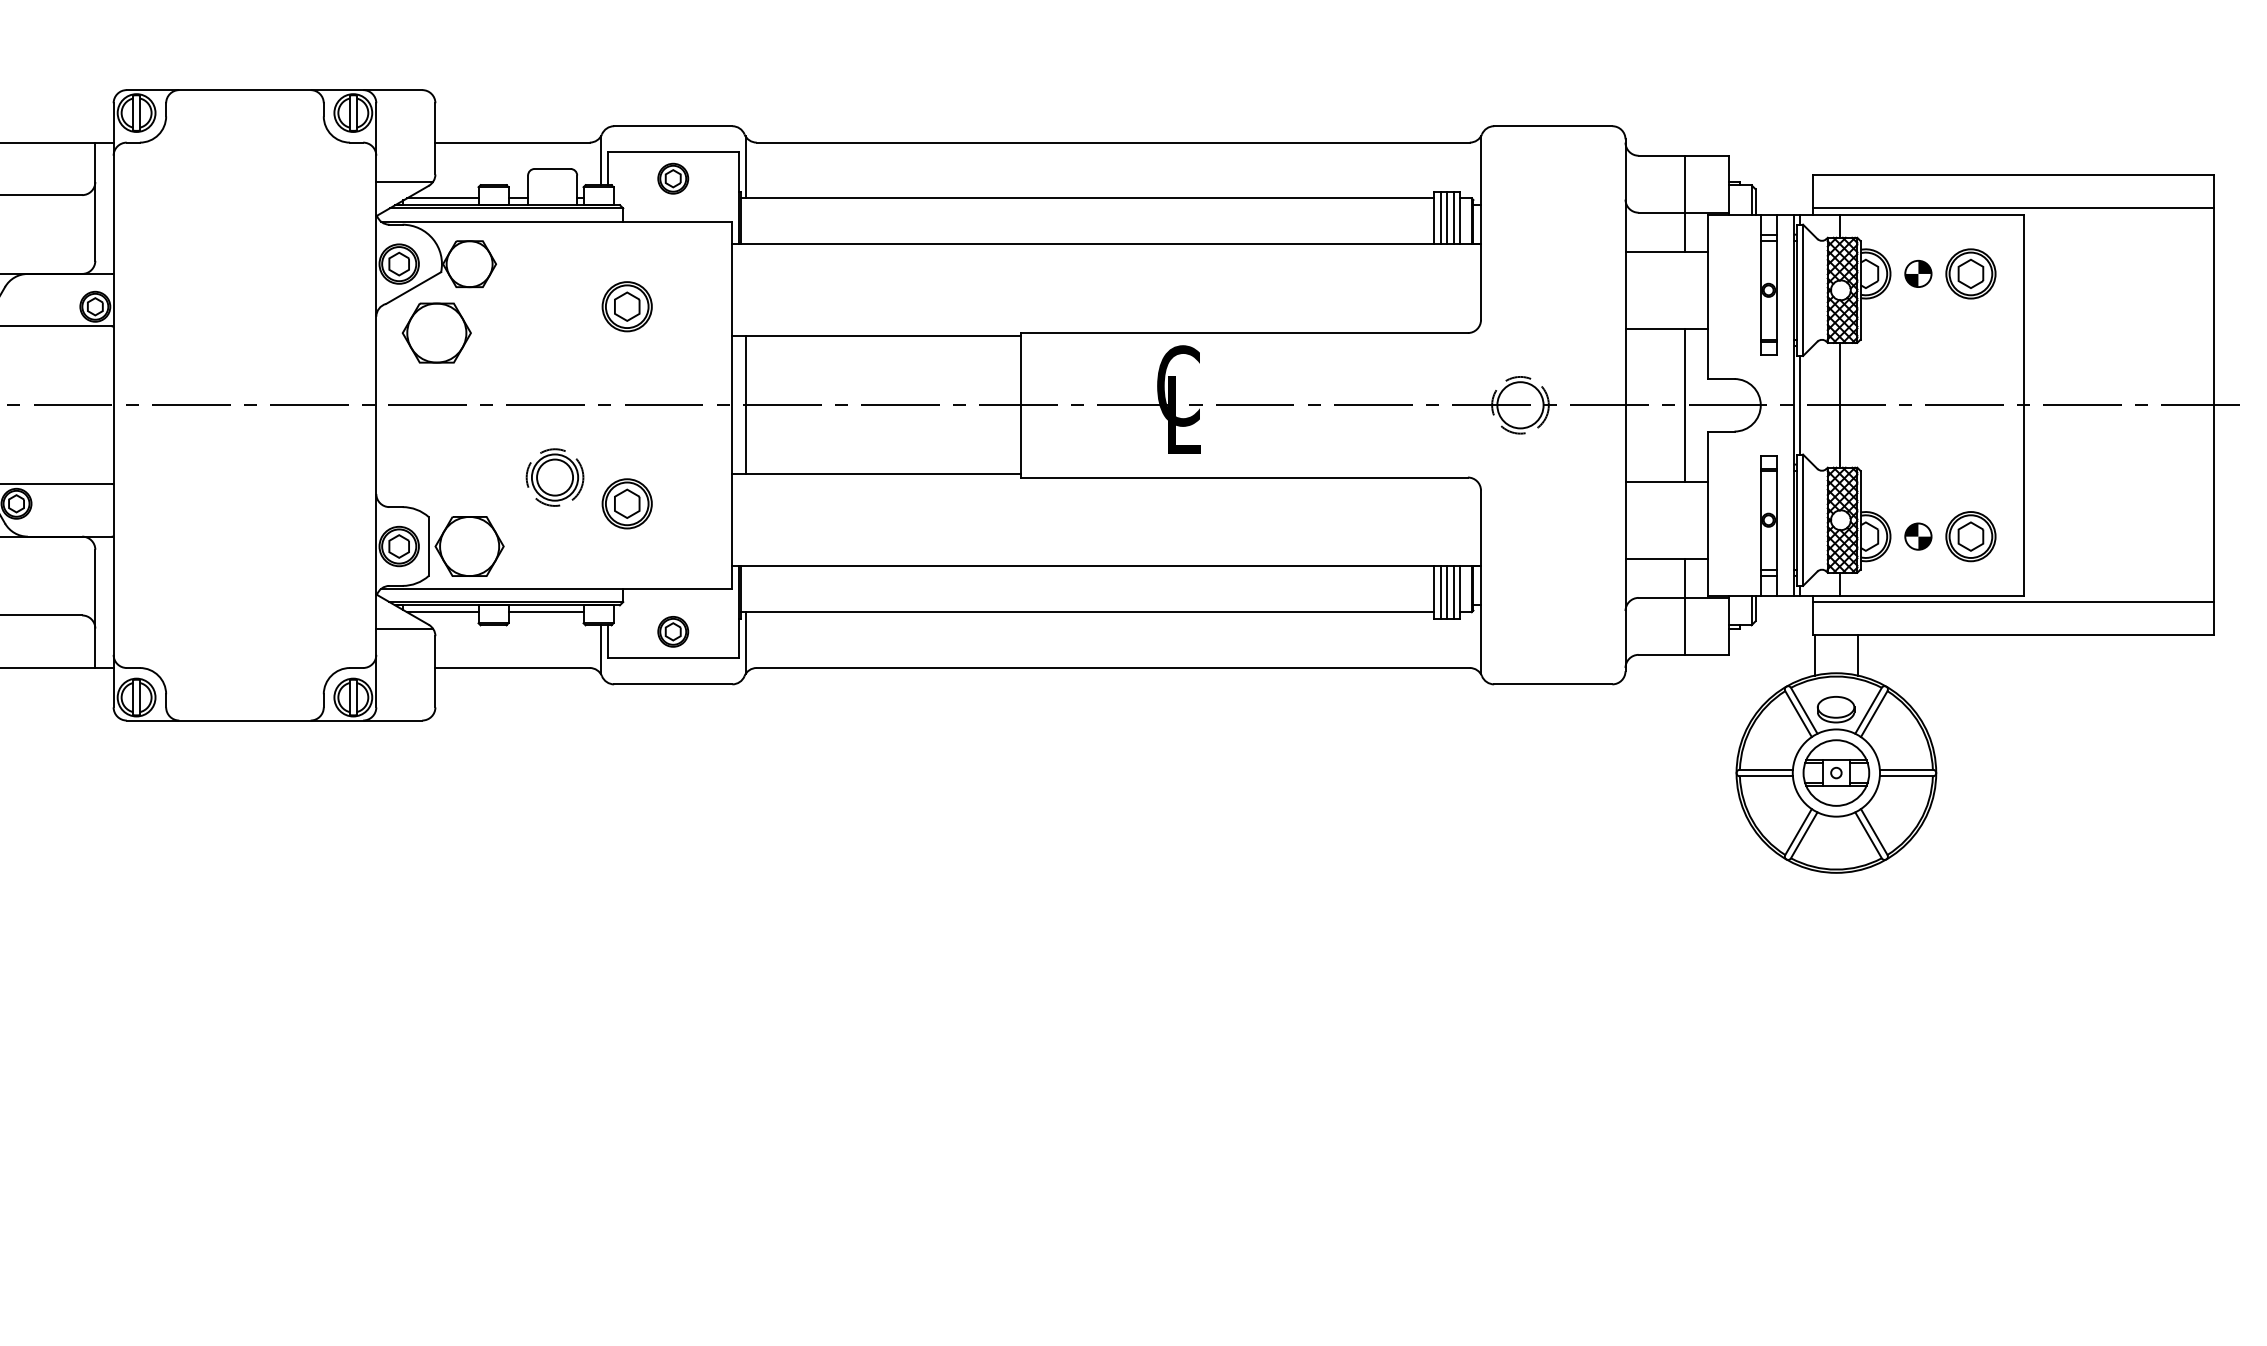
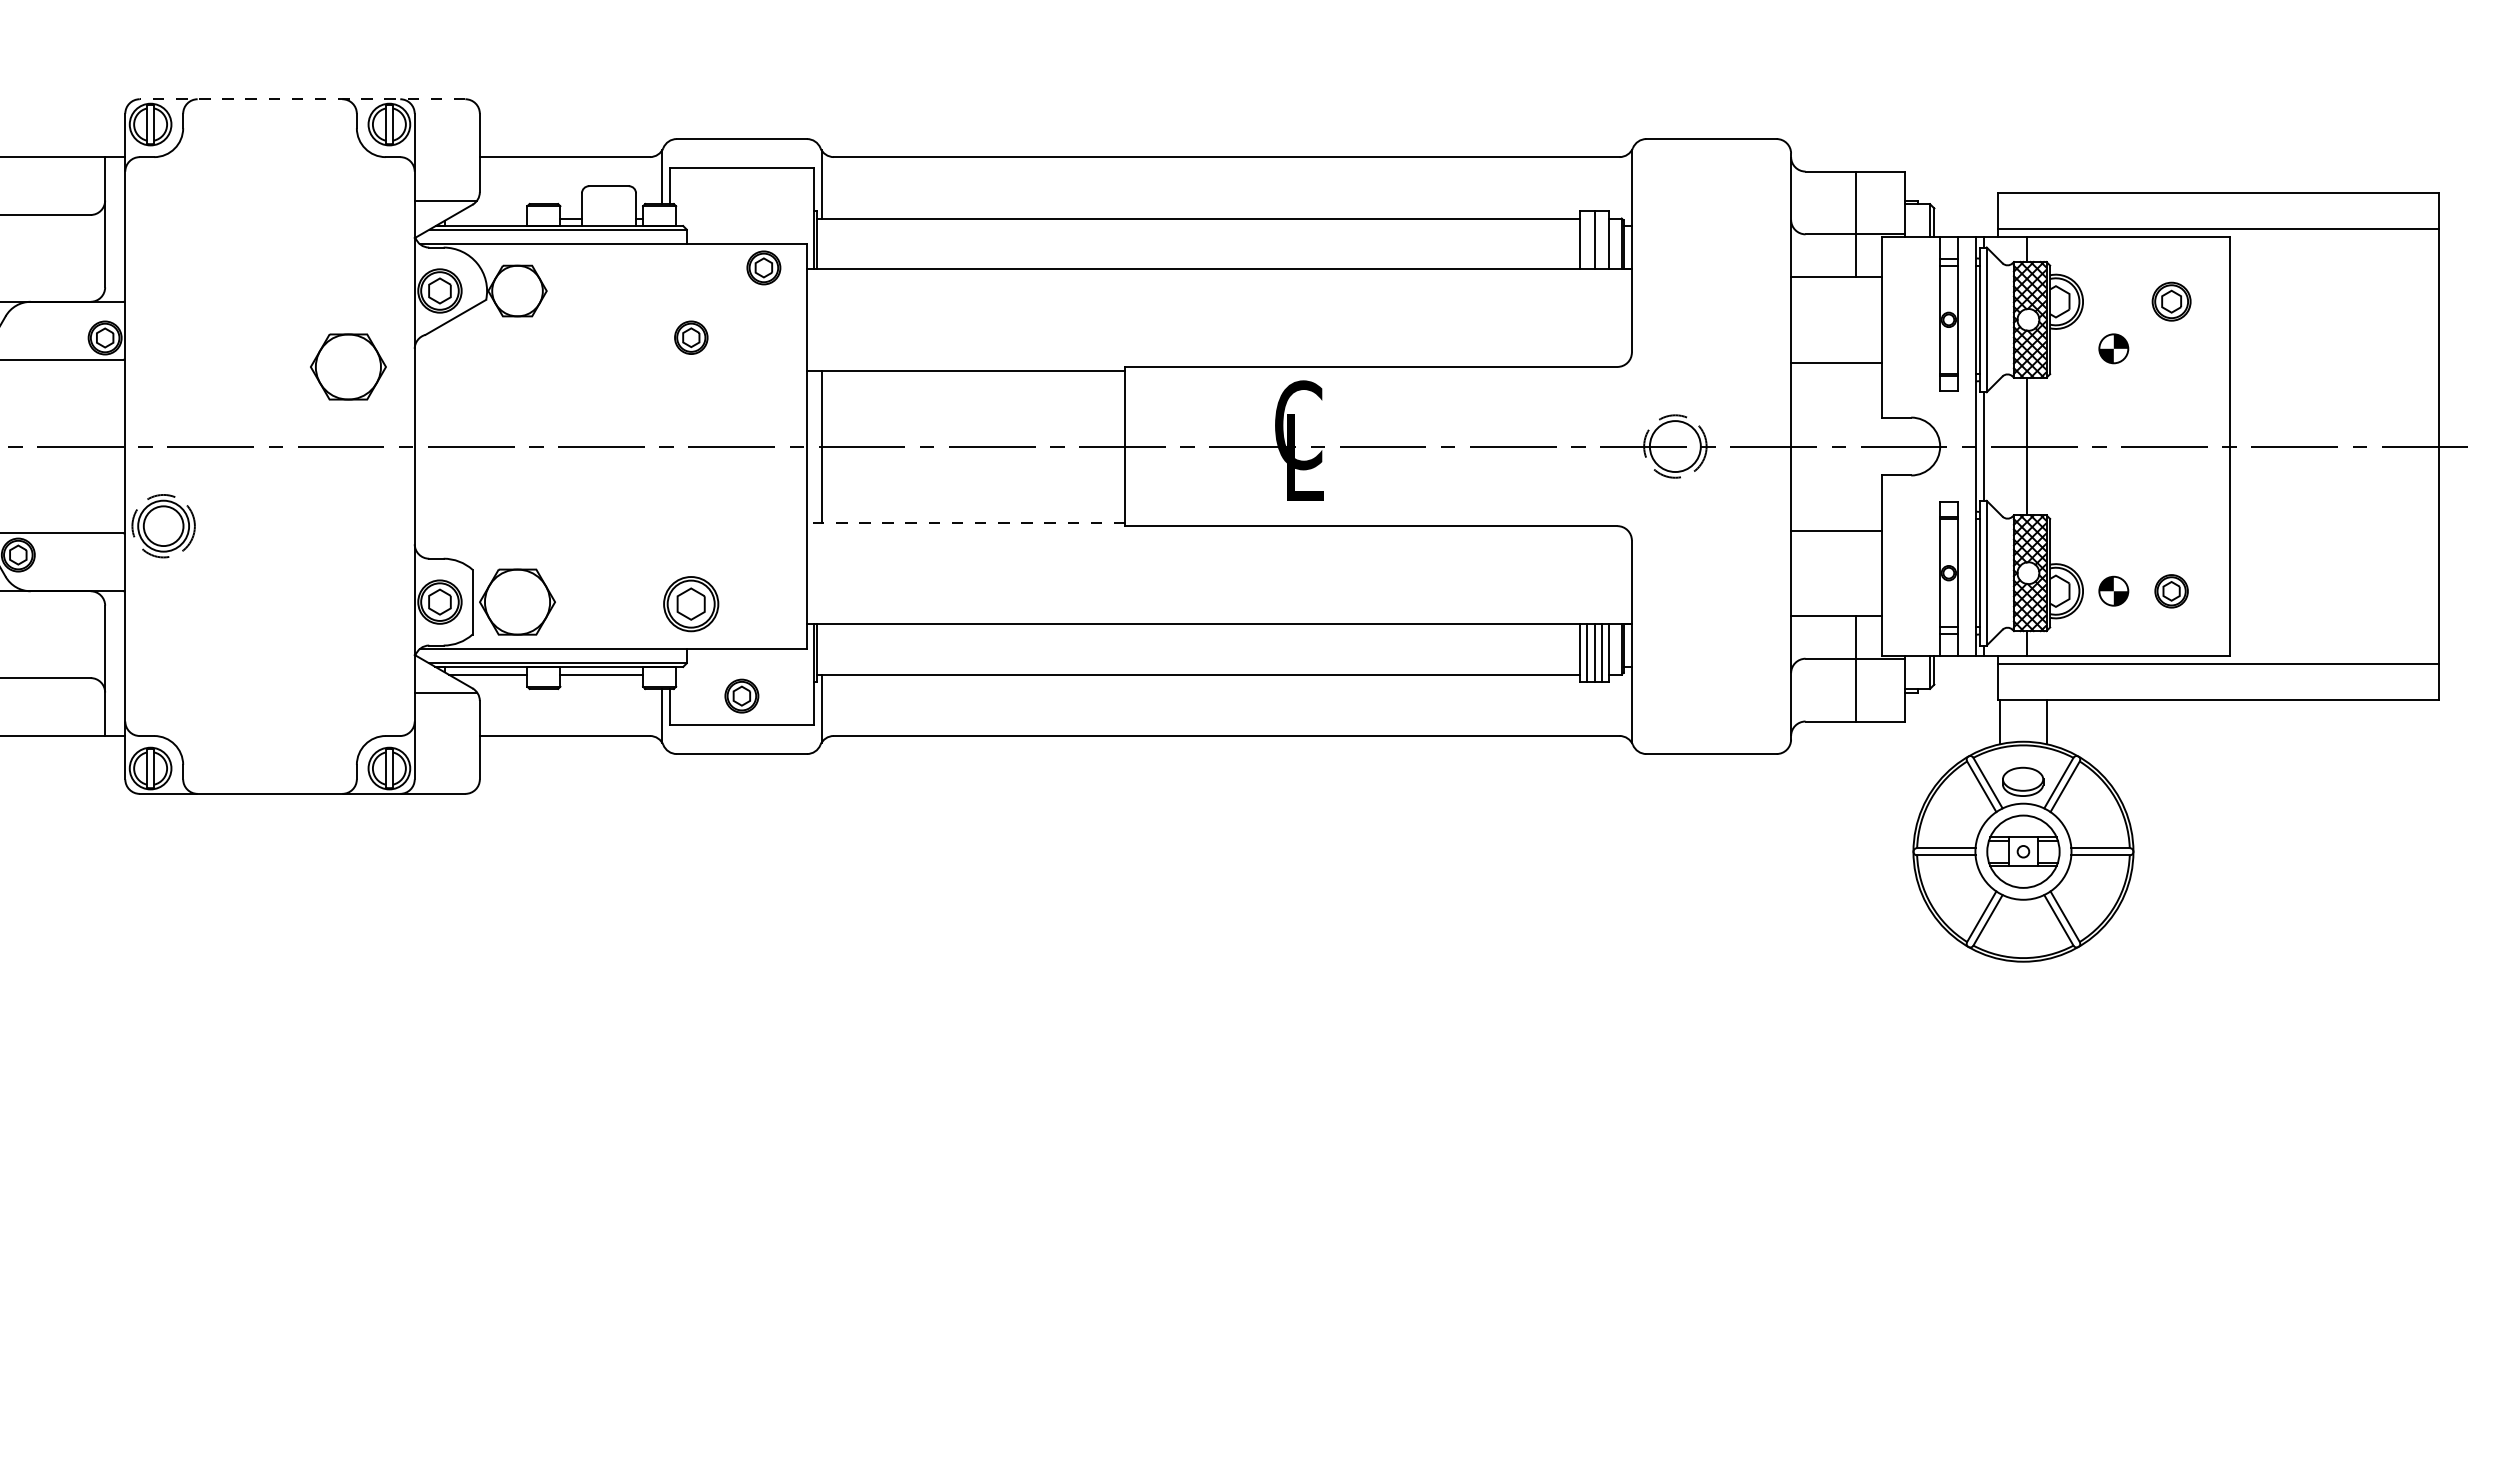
line: (274, 90) -> (302, 99), solid -> dashed
part: (672, 178) -> (763, 267), moved
line: (442, 198) -> (487, 218), removed
line: (1440, 218) -> (1587, 240), removed
line: (1453, 218) -> (1601, 240), removed
part: (1918, 273) -> (2113, 348), moved
part: (1970, 273) -> (2171, 301), size x0.7
part: (627, 306) -> (691, 337), size x0.6
part: (436, 332) -> (348, 366), moved
line: (1684, 405) -> (1856, 446), removed
line: (876, 474) -> (965, 522), solid -> dashed
part: (554, 477) -> (163, 526), moved
part: (627, 504) -> (691, 604), moved
part: (1970, 536) -> (2171, 591), size x0.6

